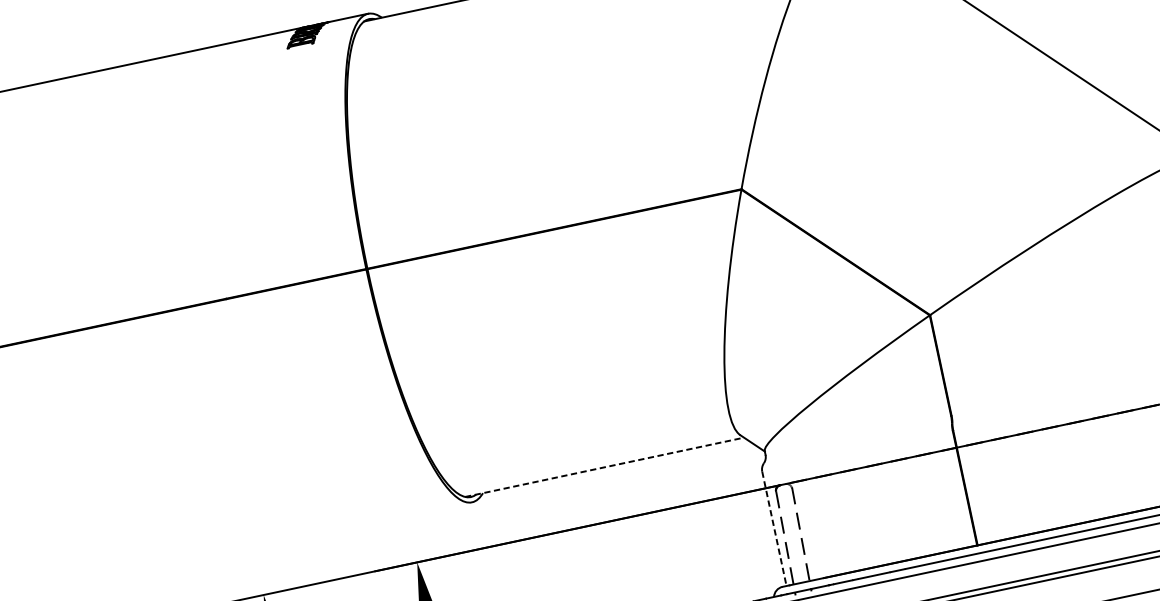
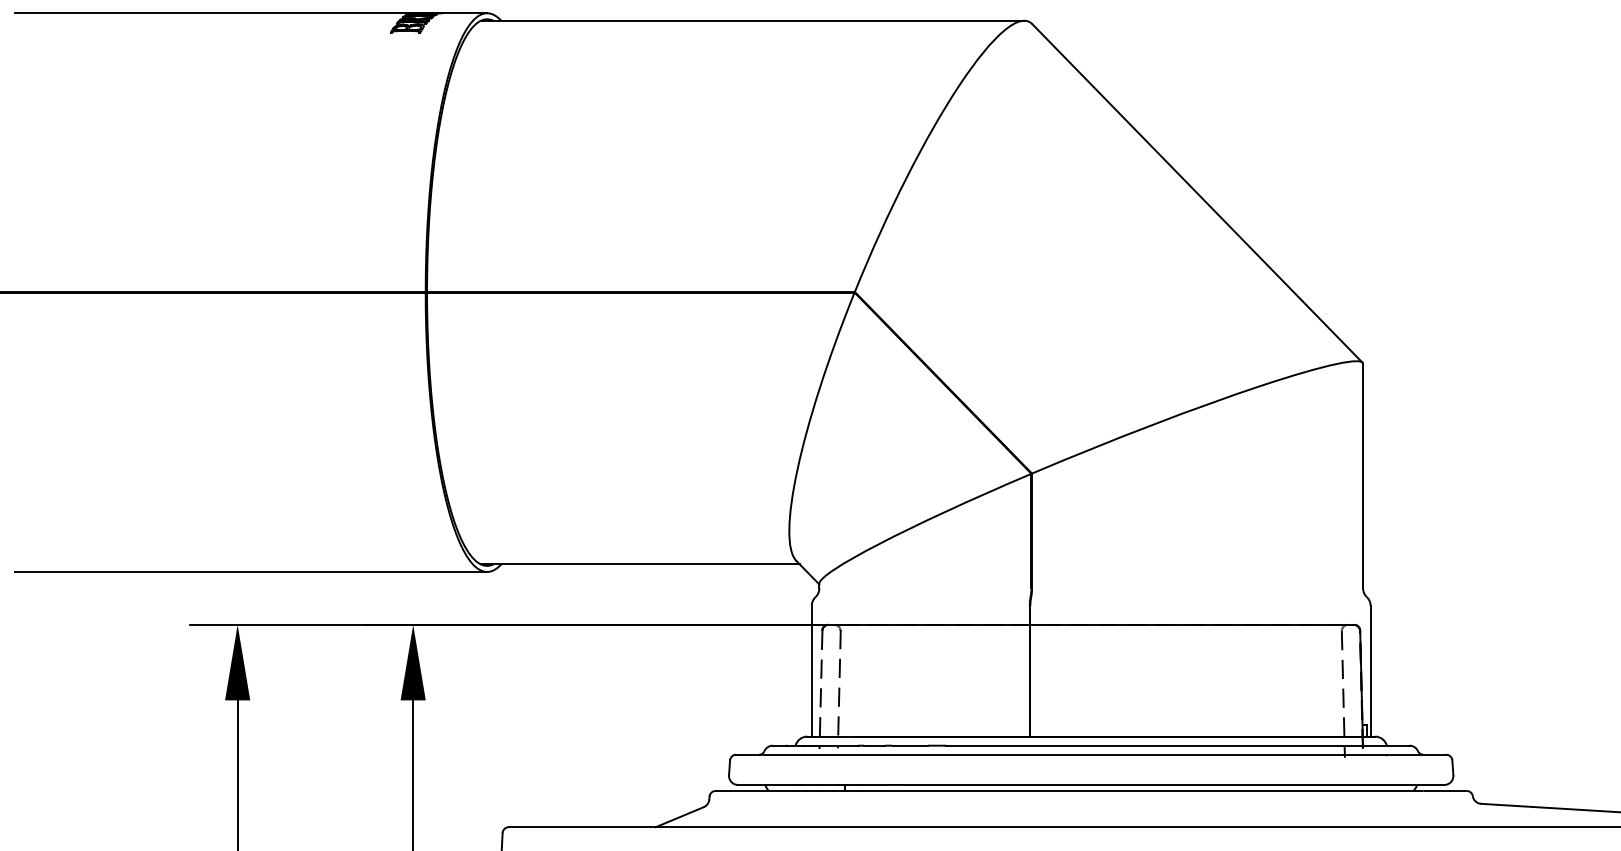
line: (604, 467) -> (640, 564), dashed -> solid
line: (774, 529) -> (811, 671), dashed -> solid
line: (265, 546) -> (250, 572), added

